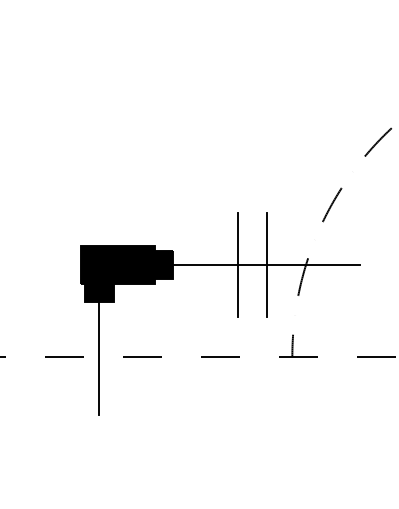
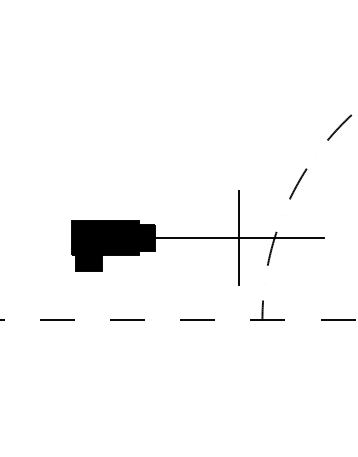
line: (237, 264) -> (213, 237), removed
line: (99, 358) -> (89, 321), removed

